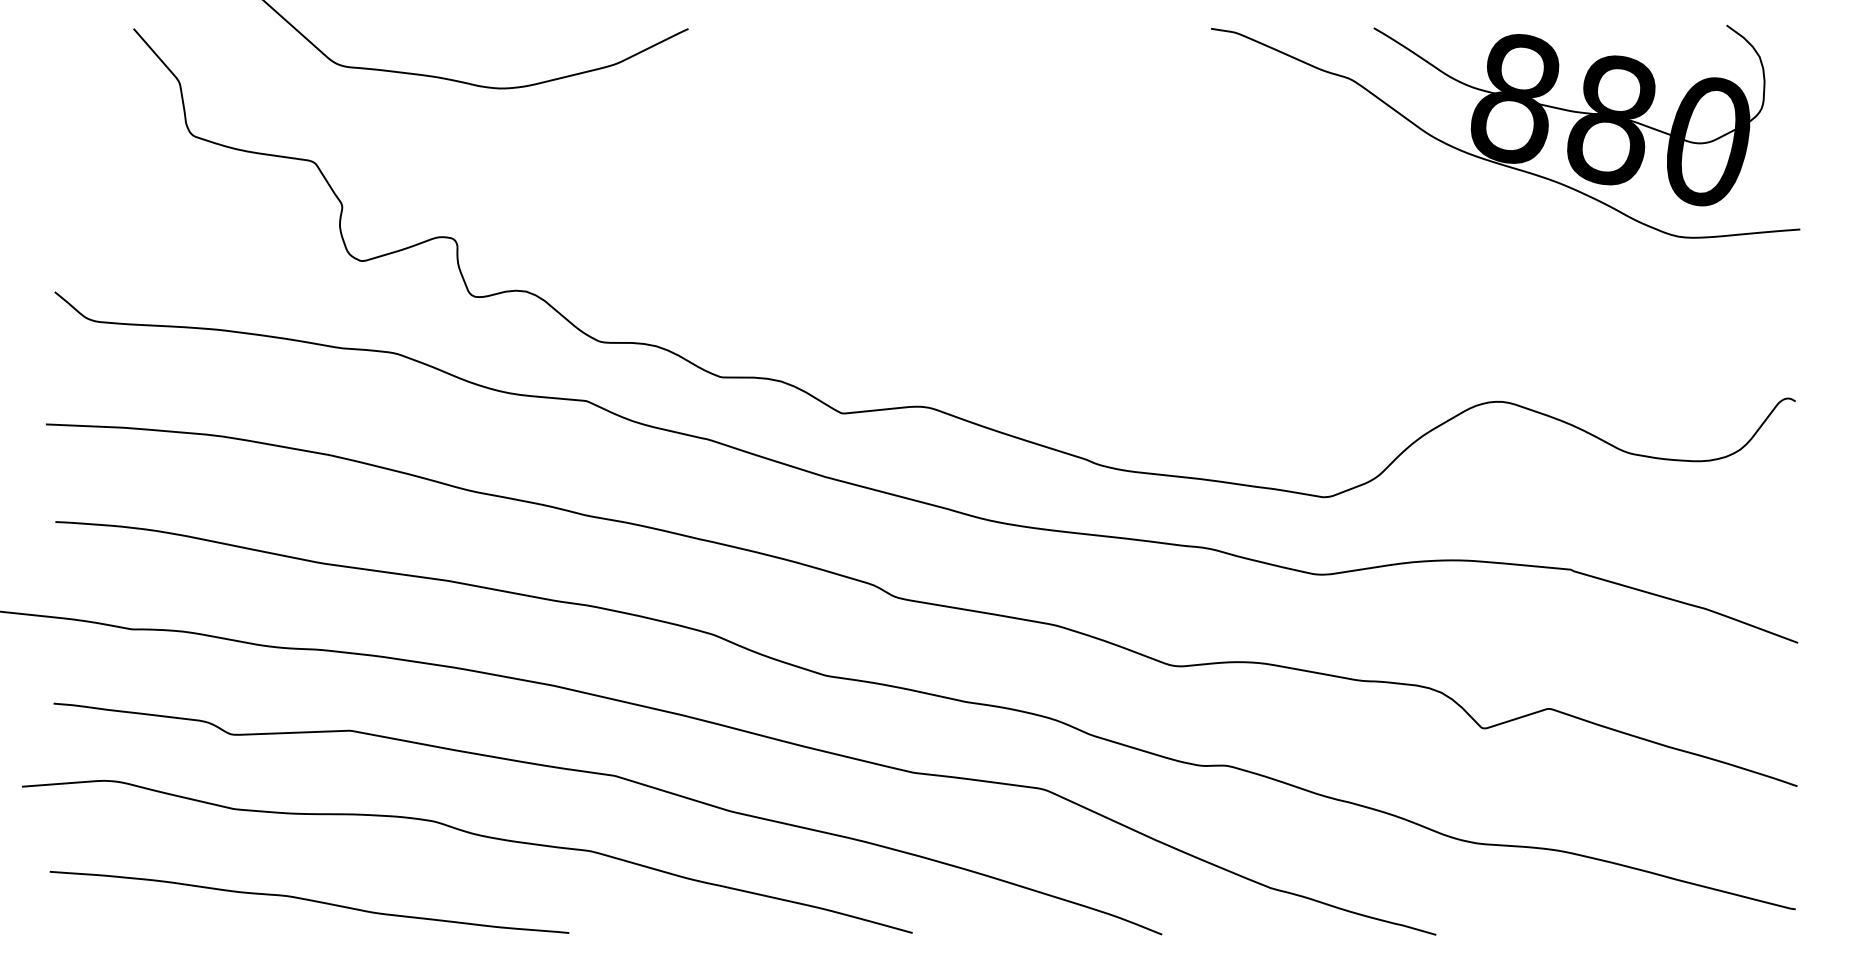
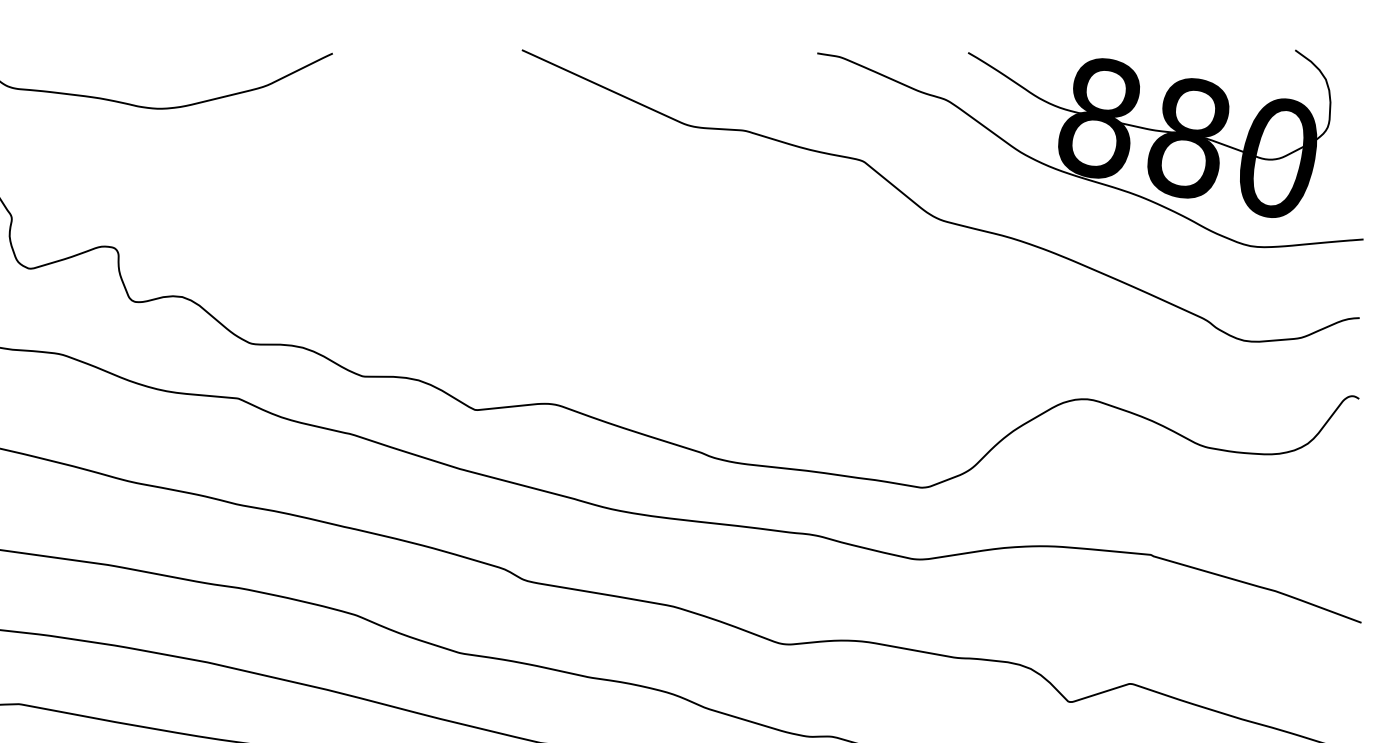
curve: (1333, 201) -> (930, 213), added

